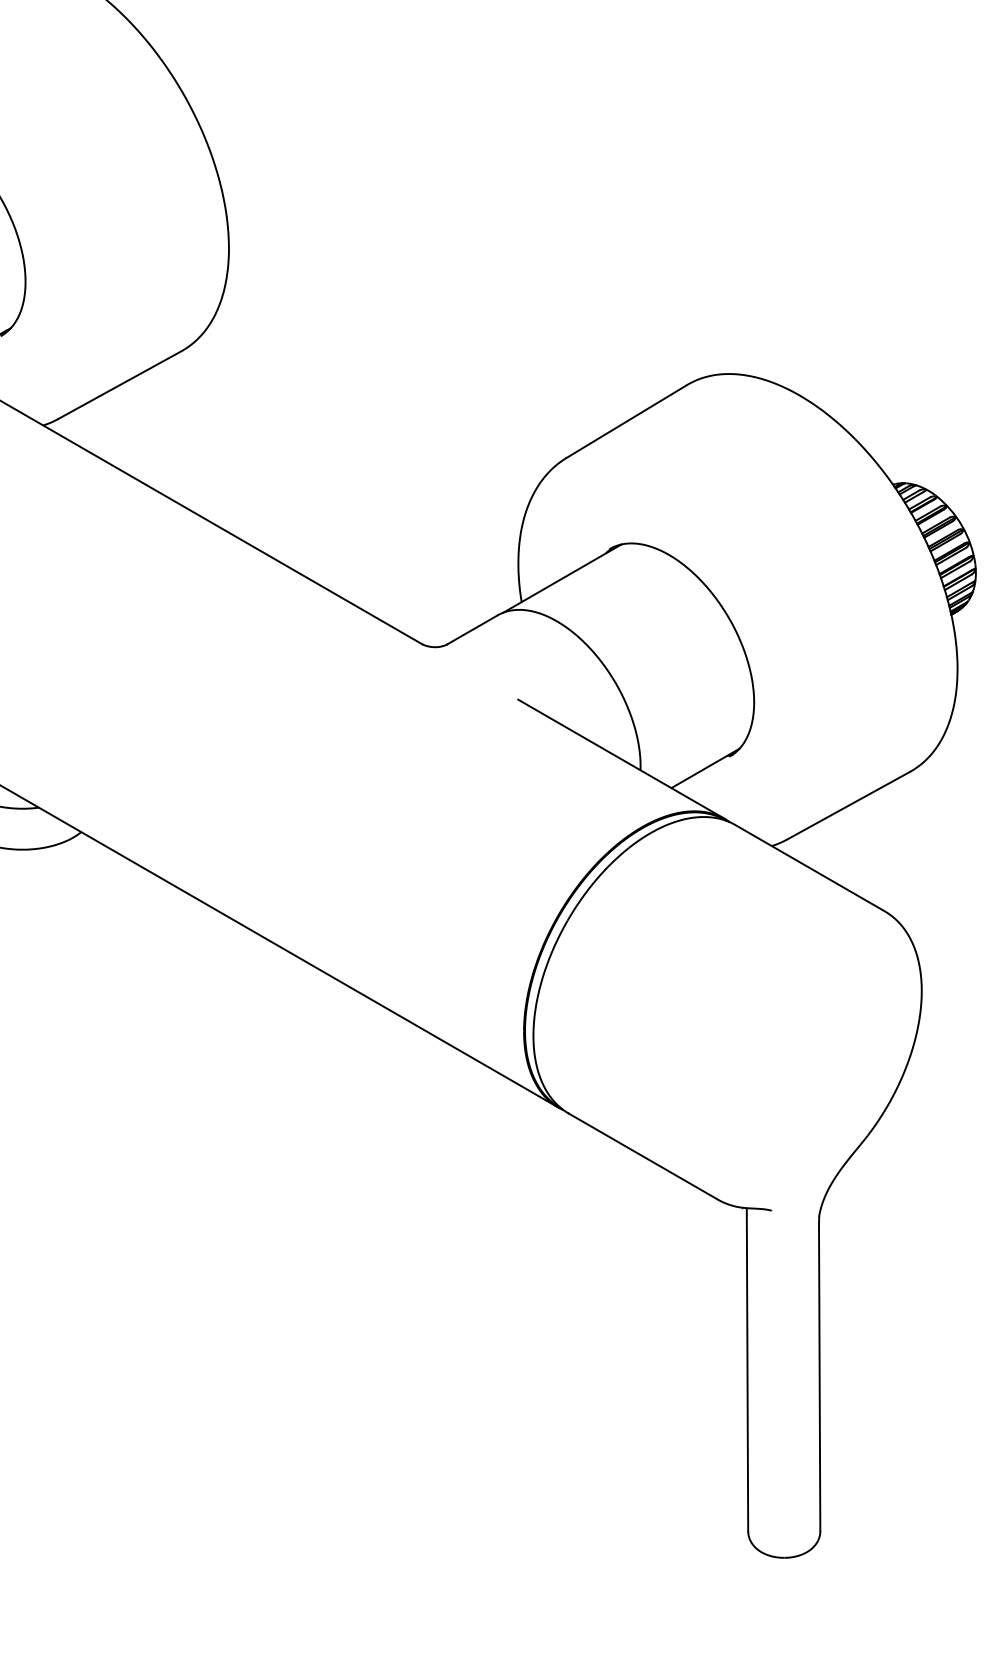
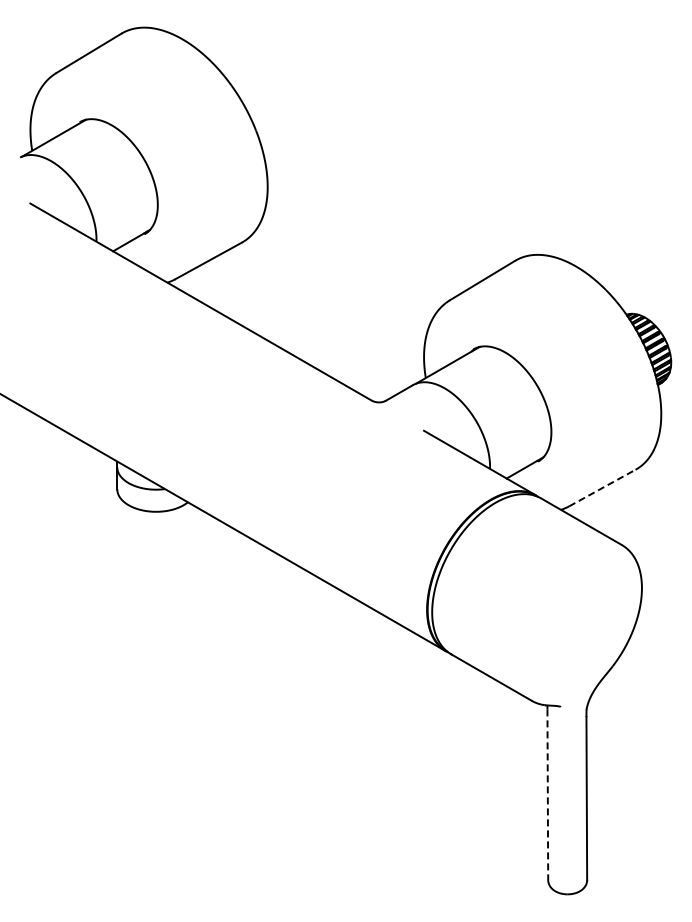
line: (848, 806) -> (602, 488), solid -> dashed
line: (746, 1374) -> (547, 795), solid -> dashed

